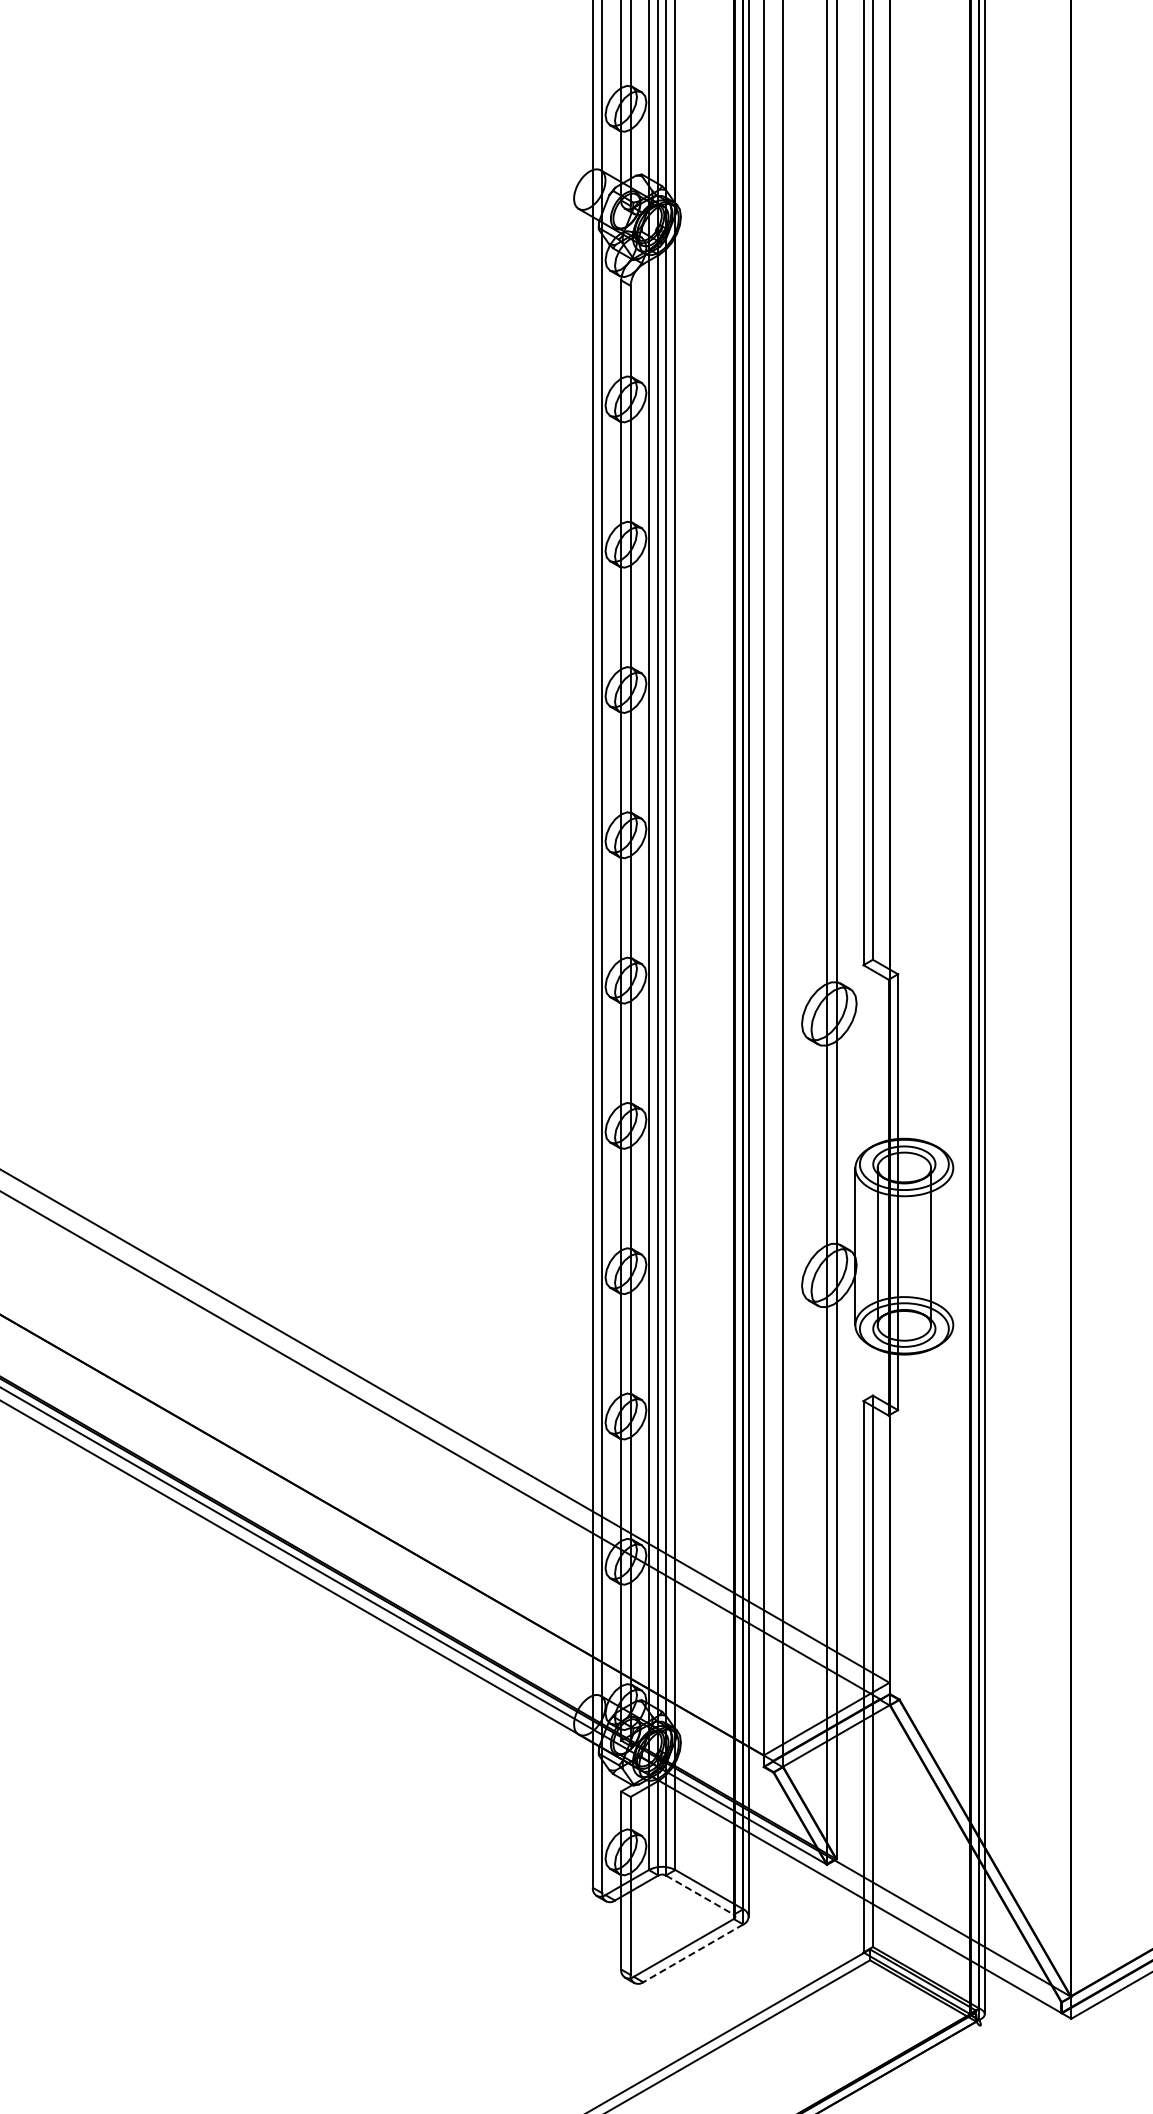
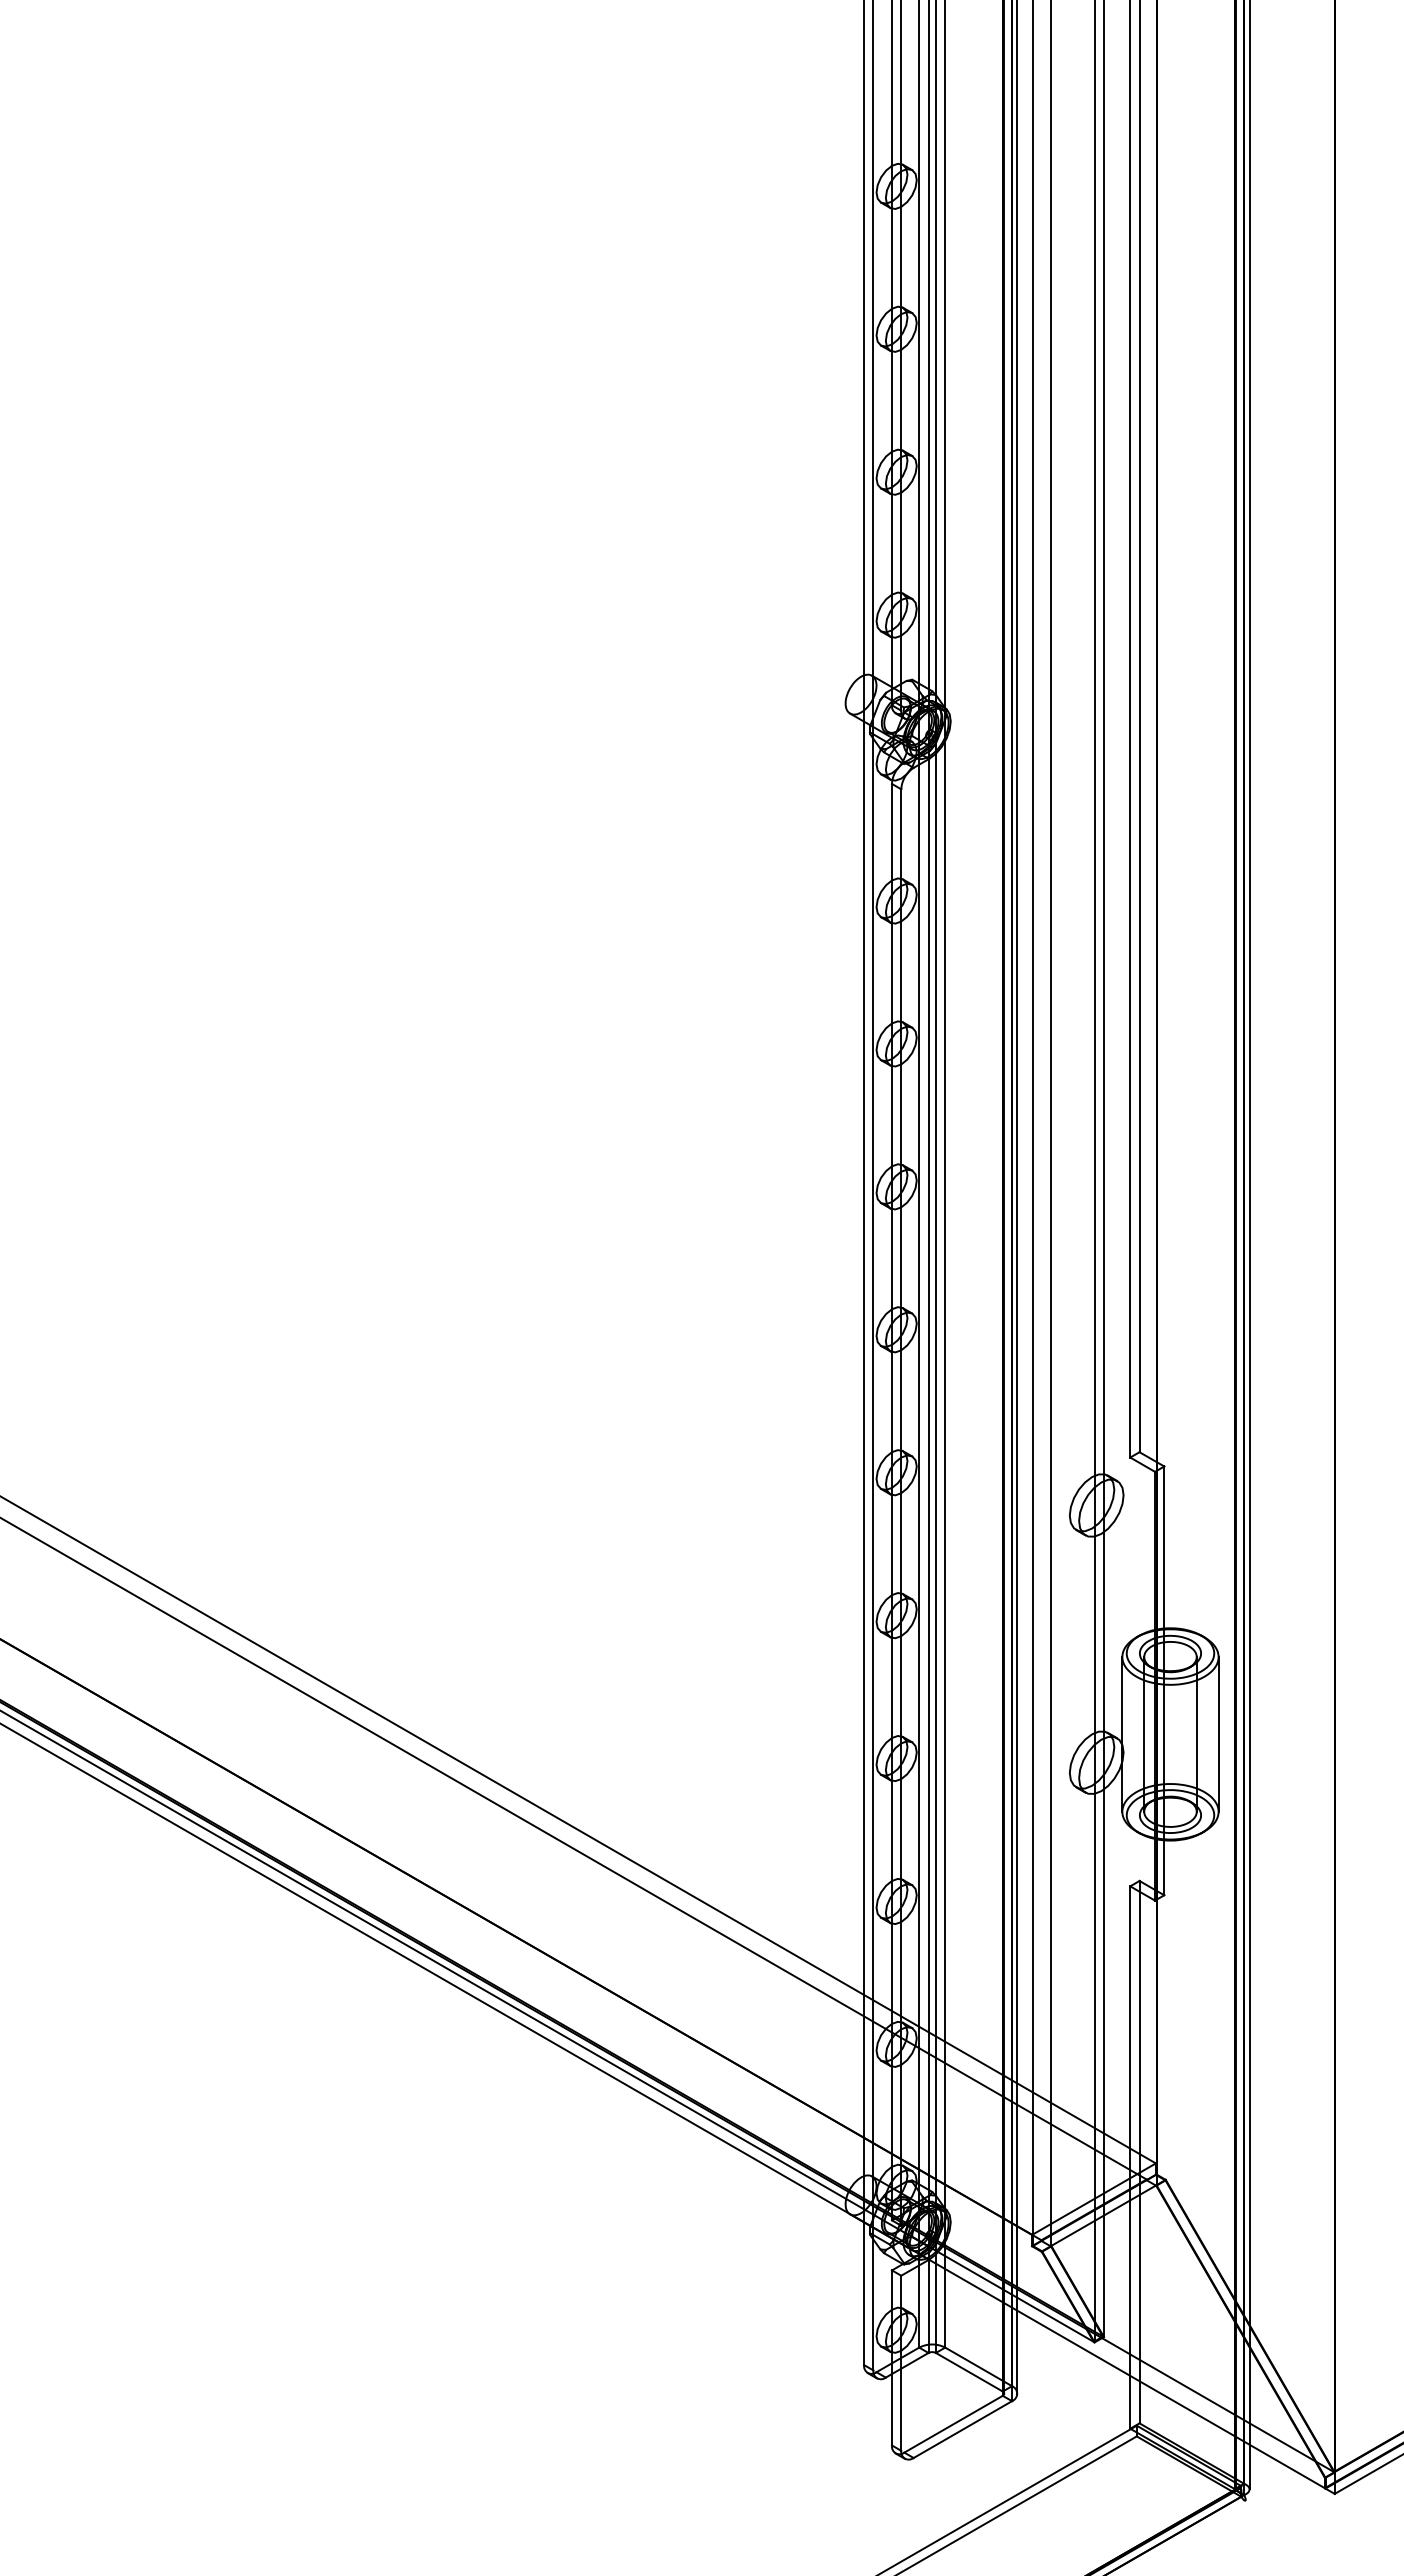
line: (953, 1246) -> (1218, 1734), added
line: (700, 1895) -> (969, 2372), dashed -> solid
line: (692, 1953) -> (962, 2429), dashed -> solid

